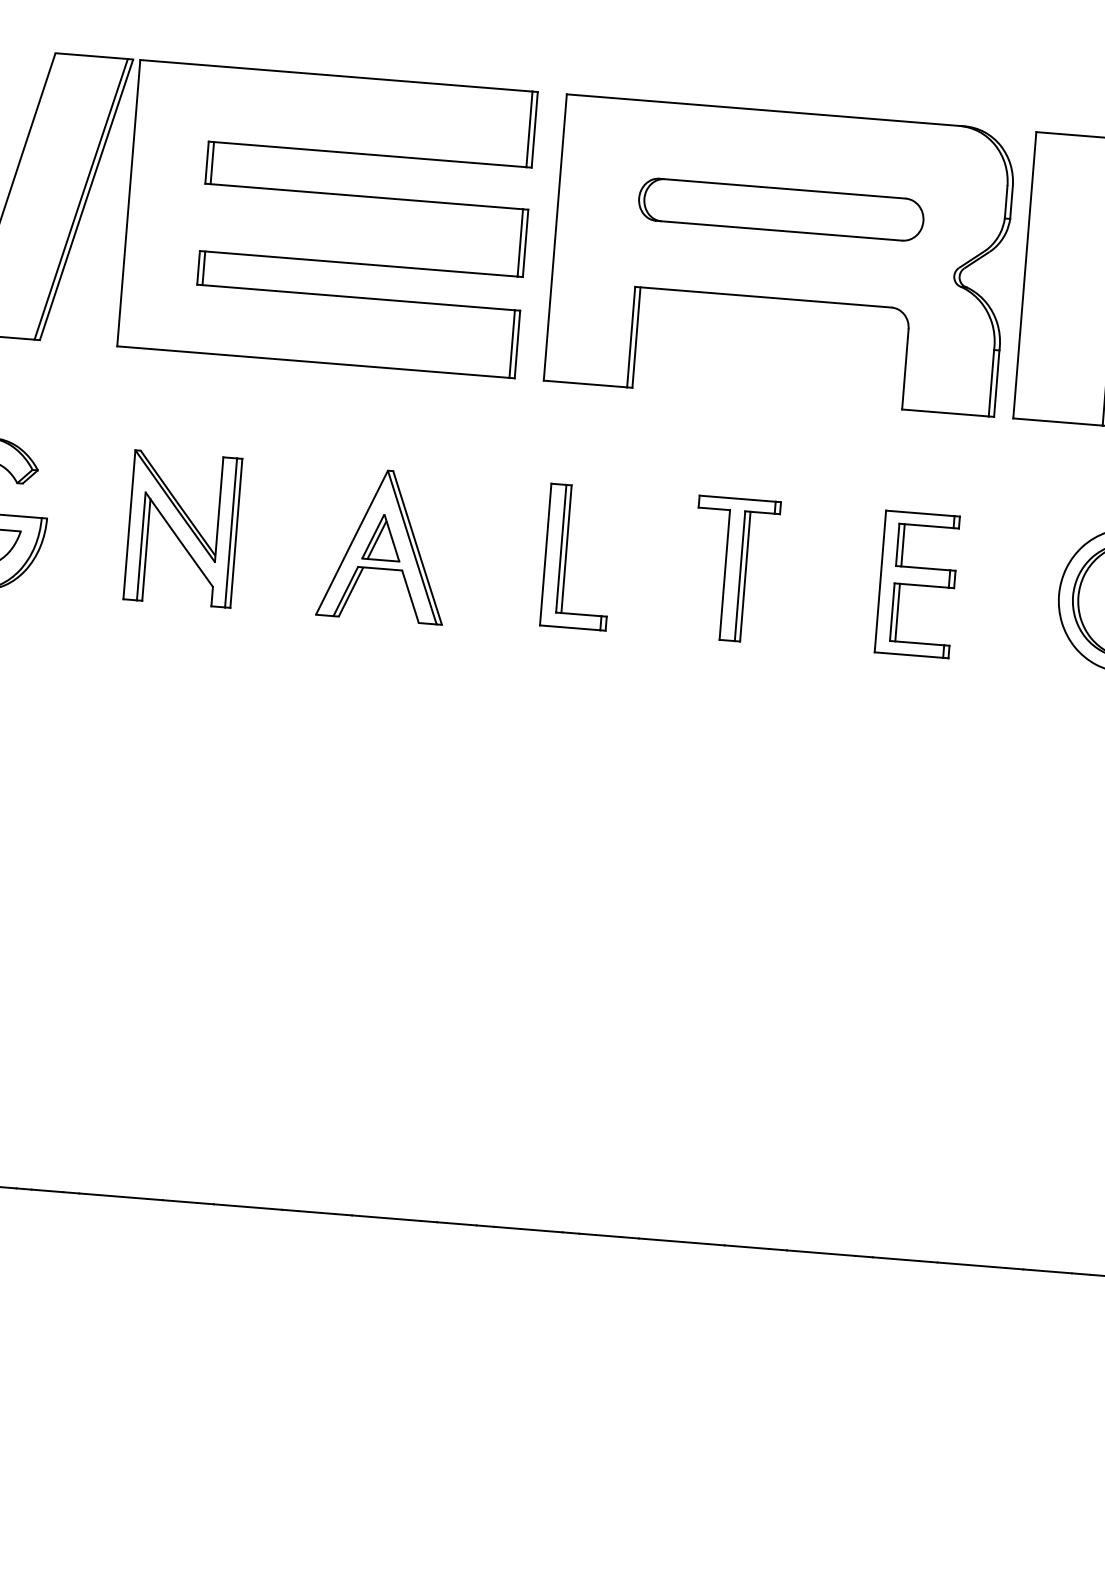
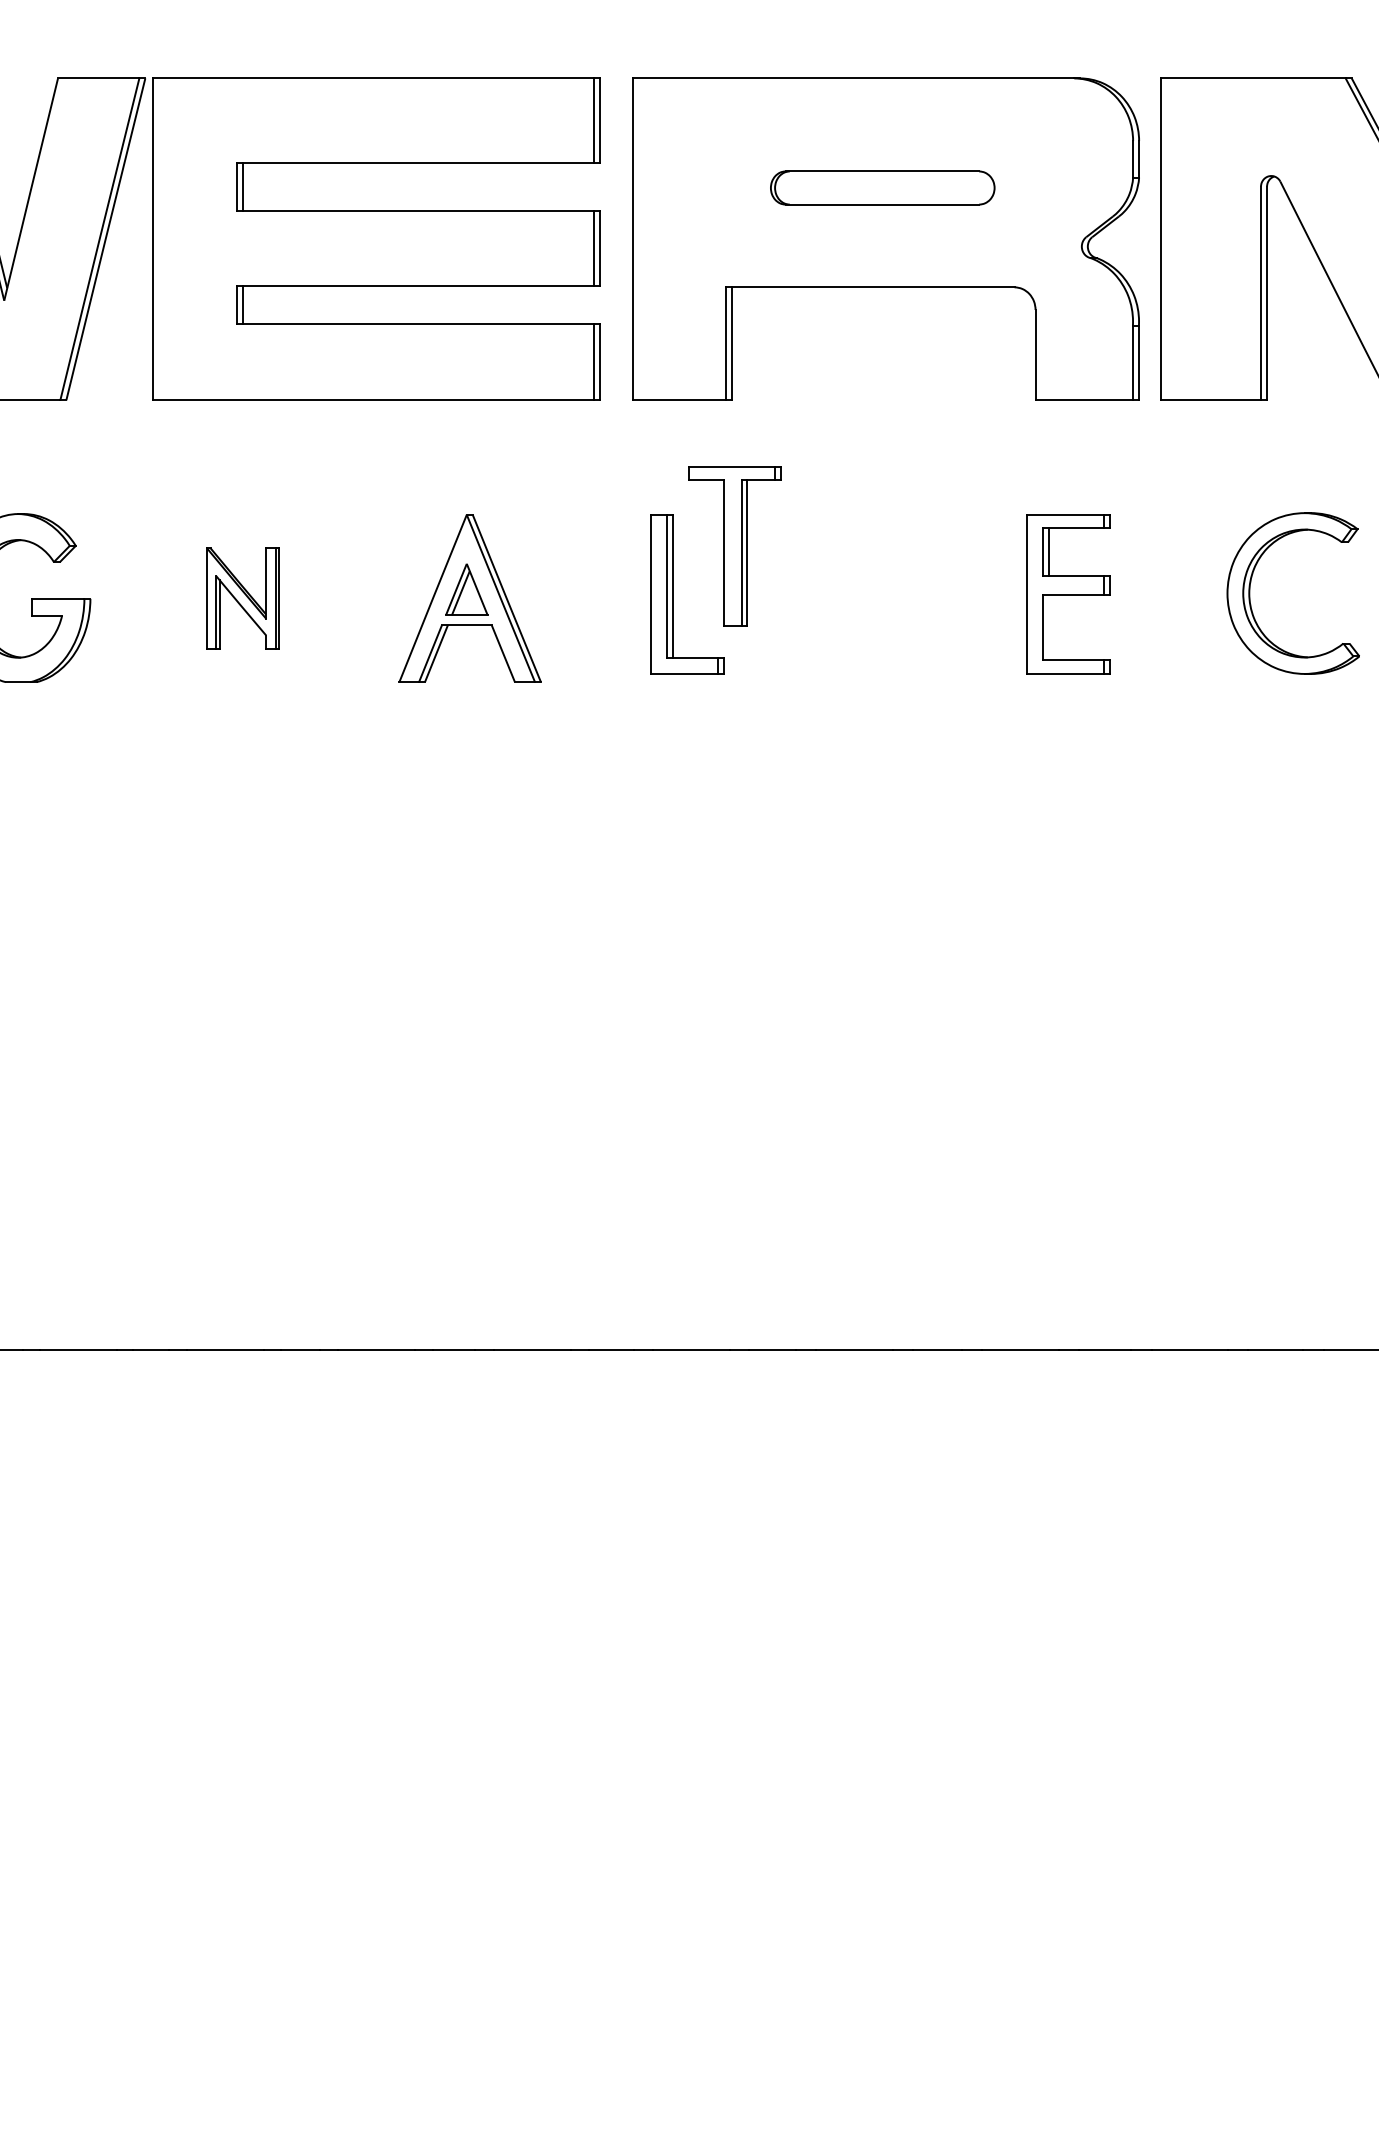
part: (781, 209) -> (882, 187), size x0.7
part: (182, 529) -> (242, 598), size x0.6
part: (734, 569) -> (734, 546), moved
line: (897, 612) -> (1048, 627), removed

